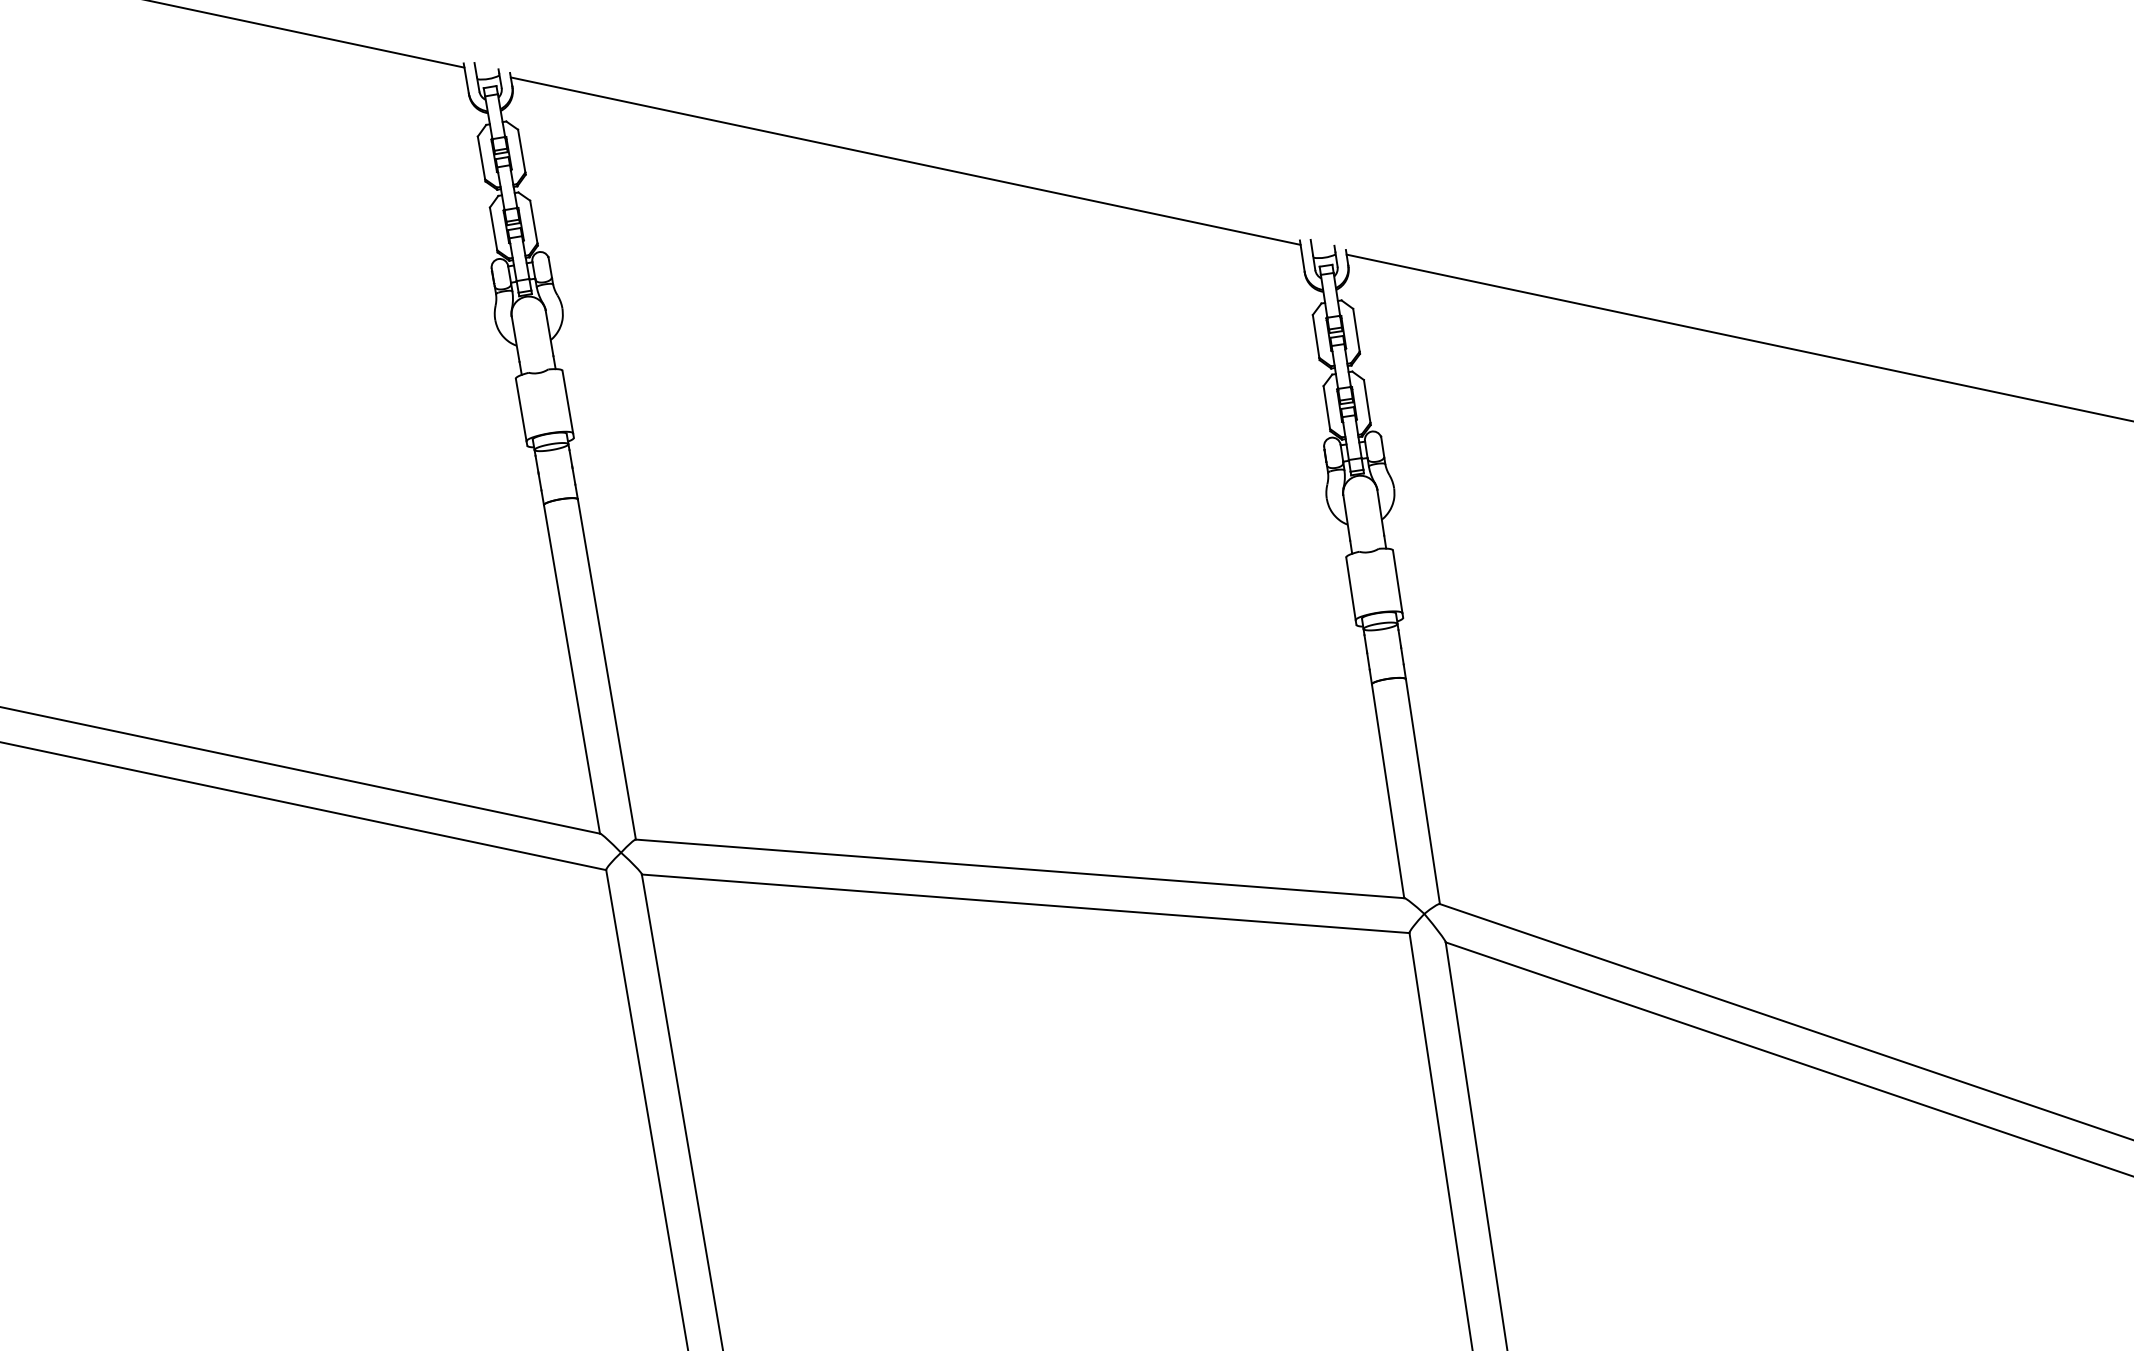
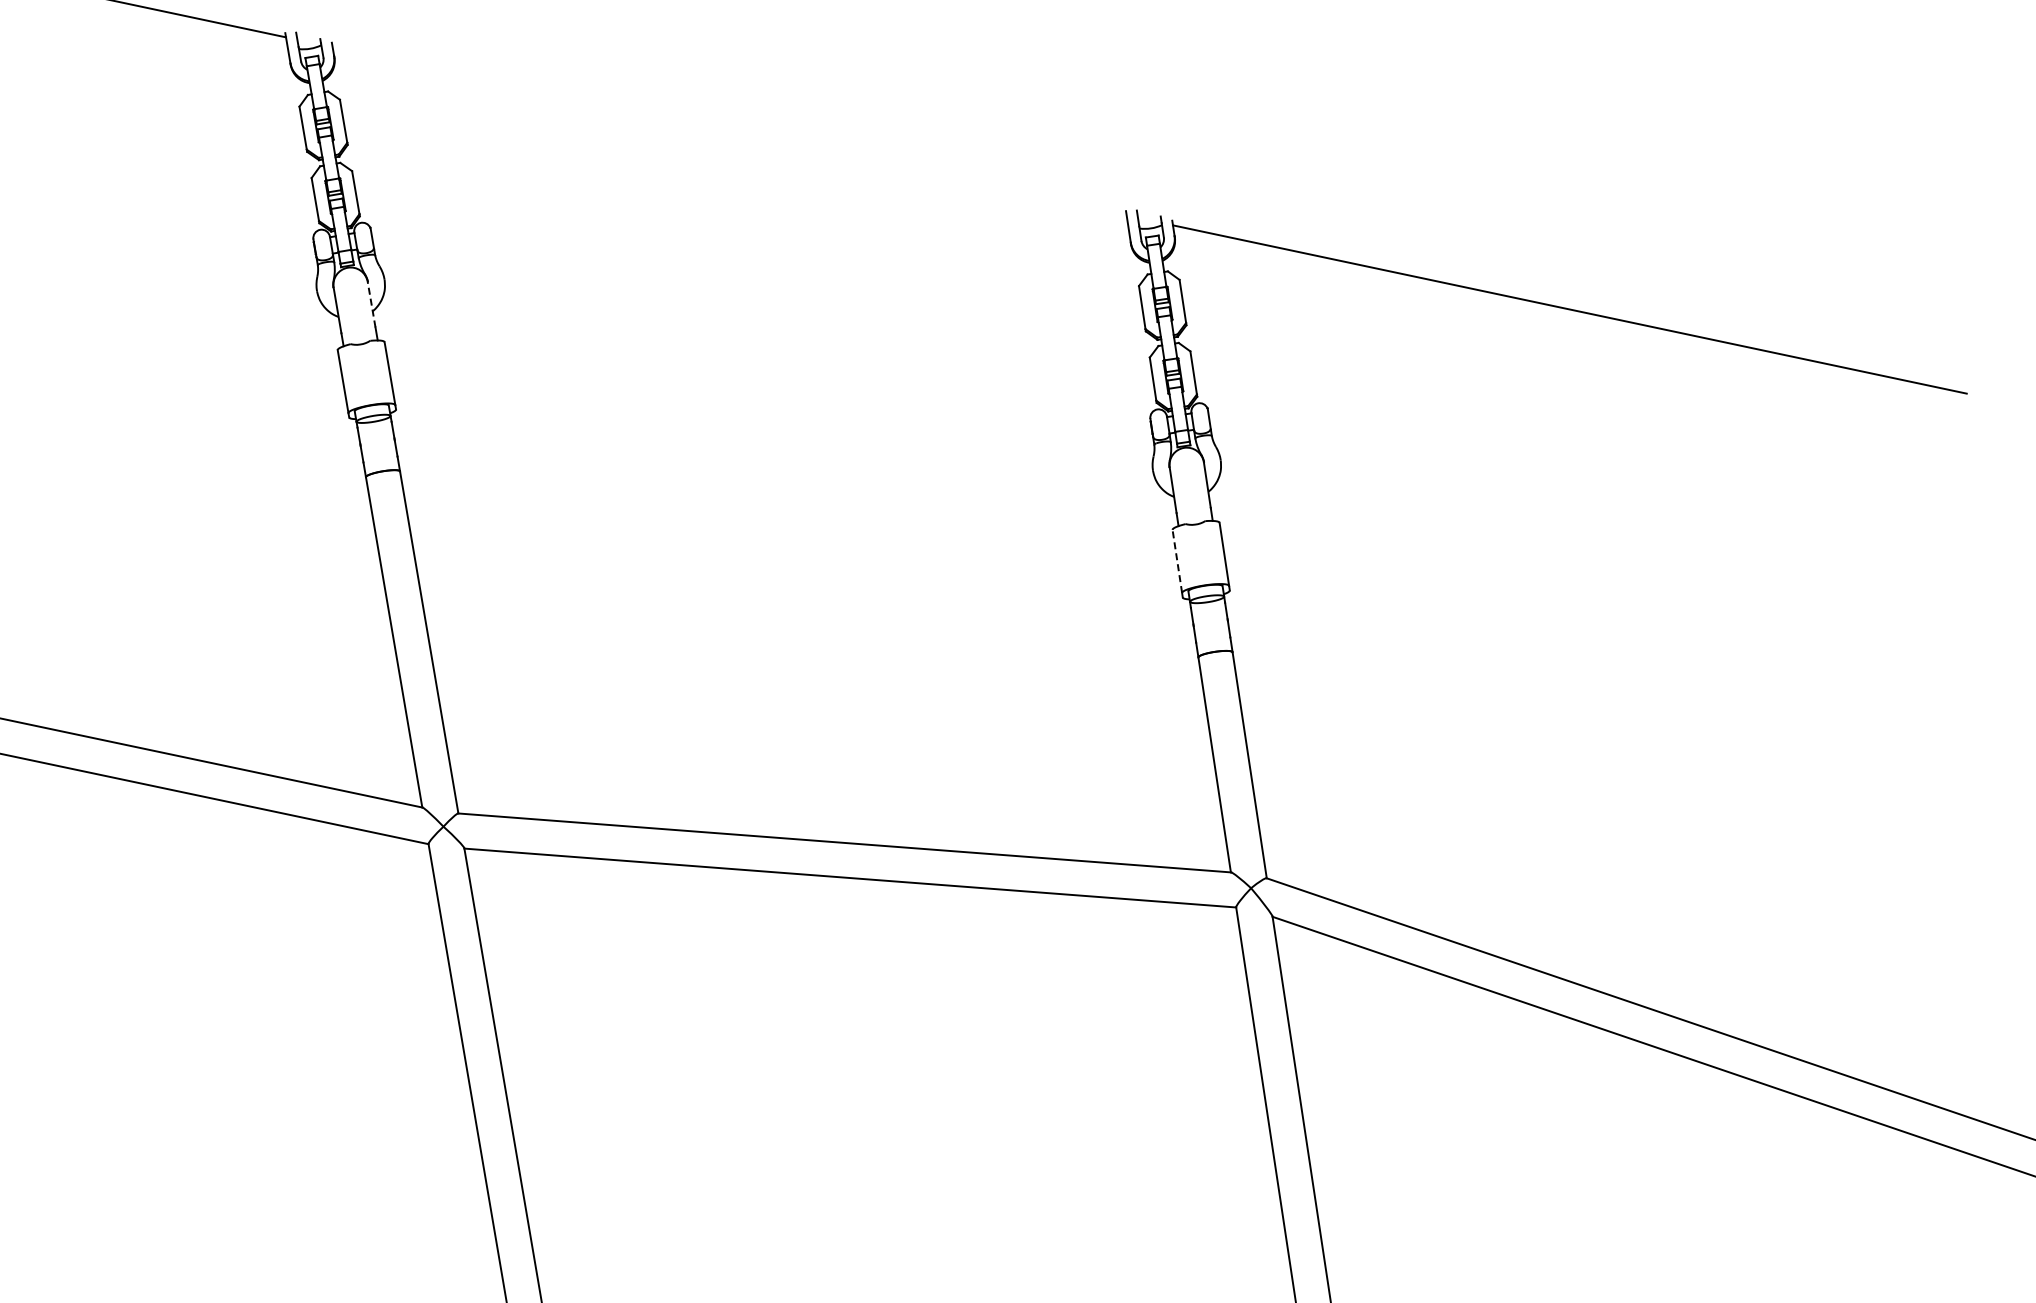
line: (905, 160) -> (729, 130), removed
line: (549, 333) -> (371, 304), solid -> dashed
line: (1350, 588) -> (1176, 561), solid -> dashed

